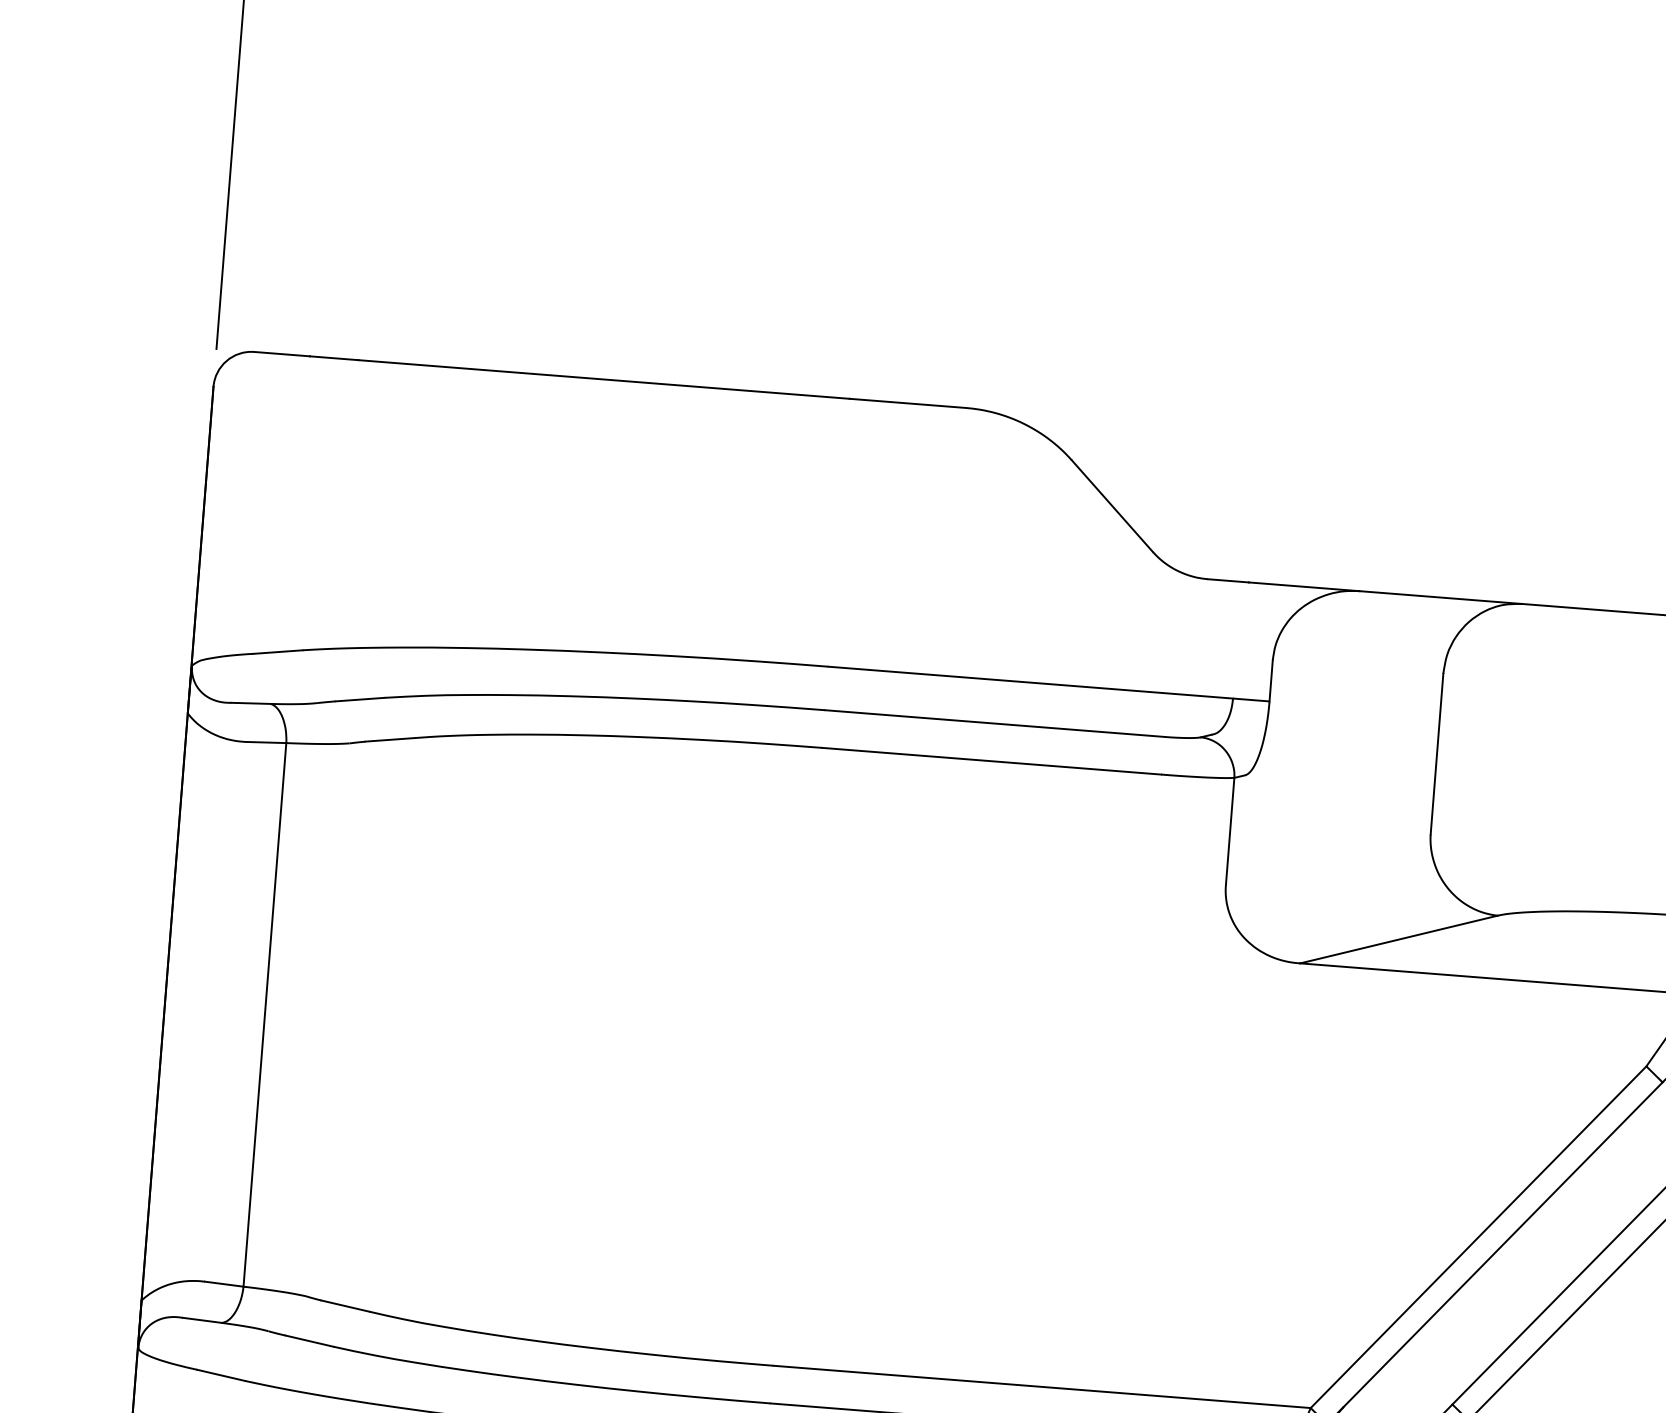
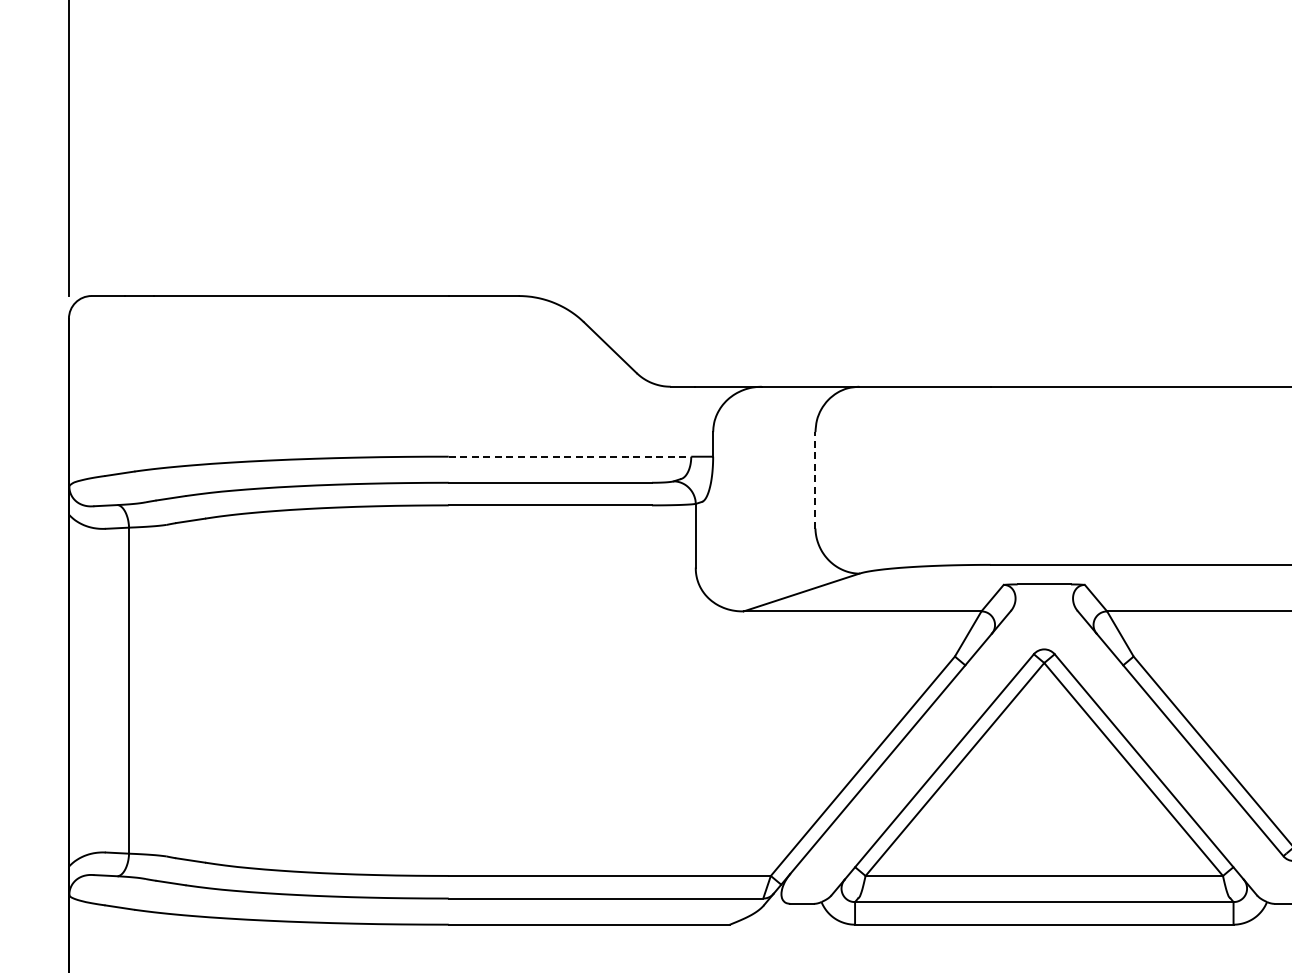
line: (1031, 682) -> (570, 456), solid -> dashed
line: (1437, 752) -> (815, 479), solid -> dashed

